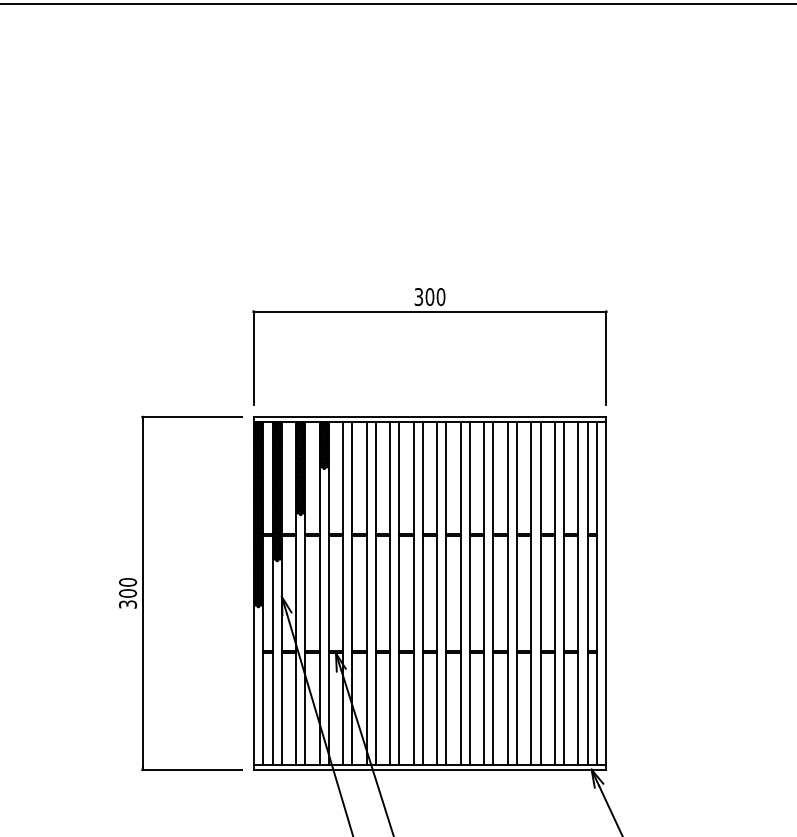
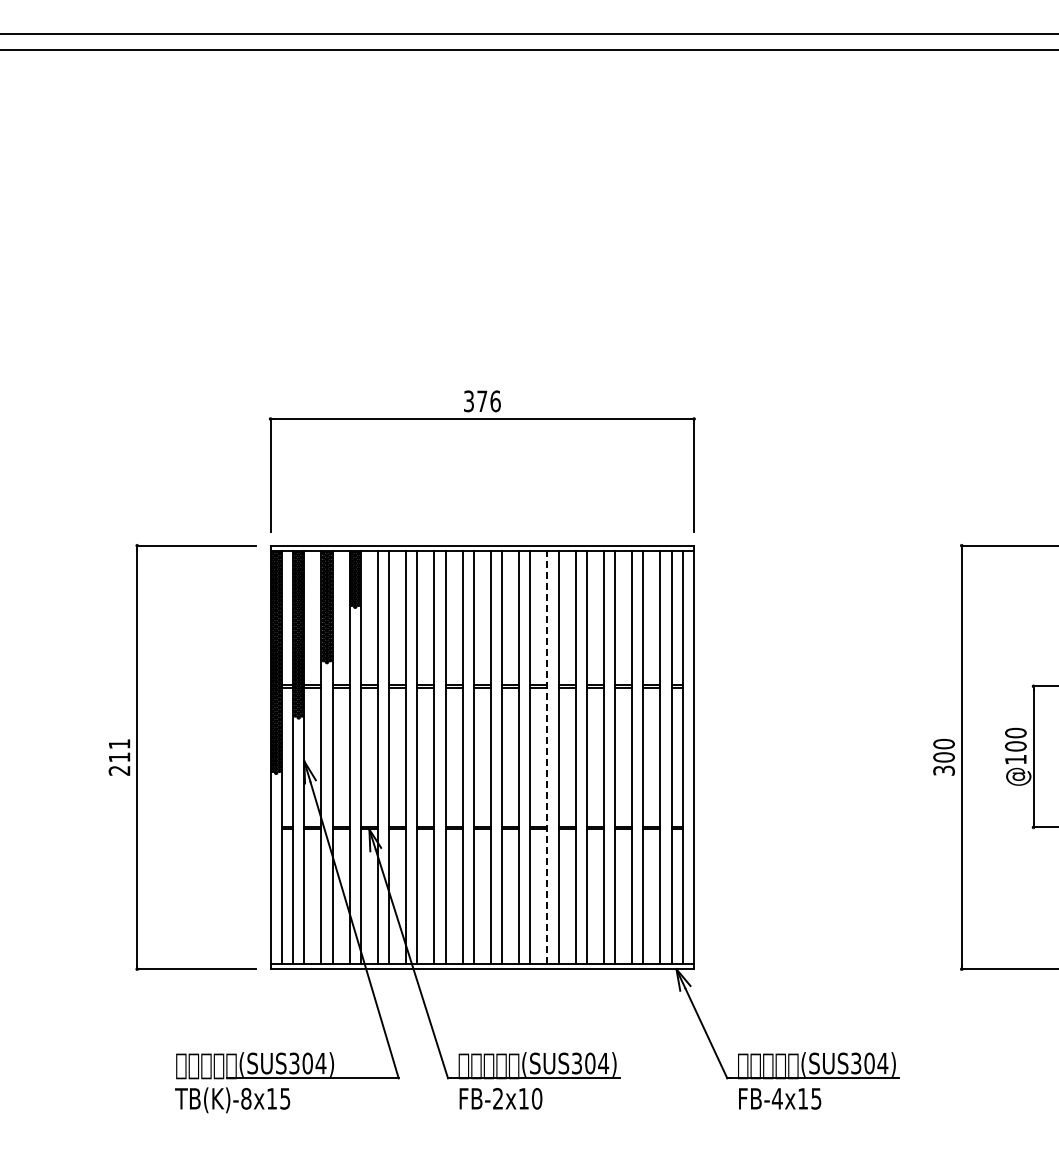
text: (435, 297) -> (488, 401), 300 -> 376
text: (127, 592) -> (119, 756), 300 -> 211
line: (484, 592) -> (547, 756), solid -> dashed

